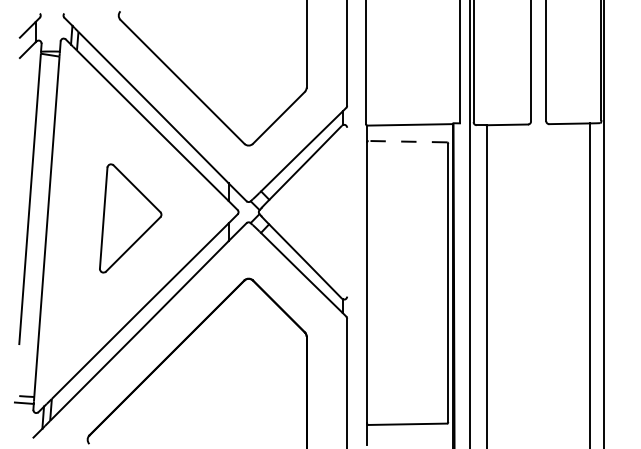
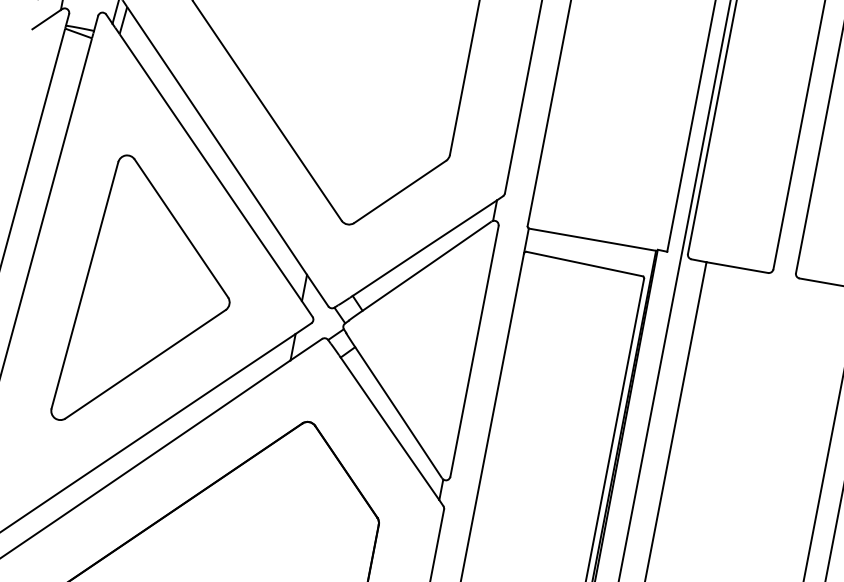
line: (407, 141) -> (584, 263), dashed -> solid
line: (347, 211) -> (475, 350), added
part: (130, 218) -> (151, 298), size x1.67

